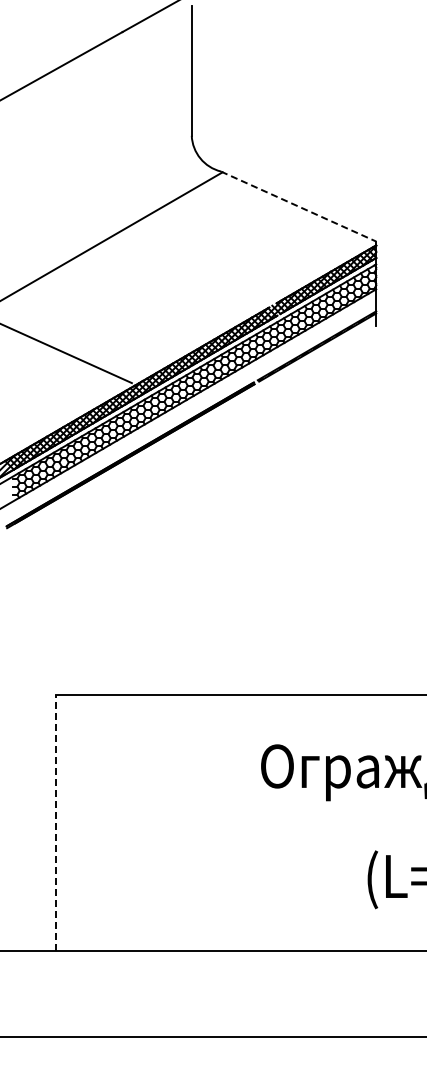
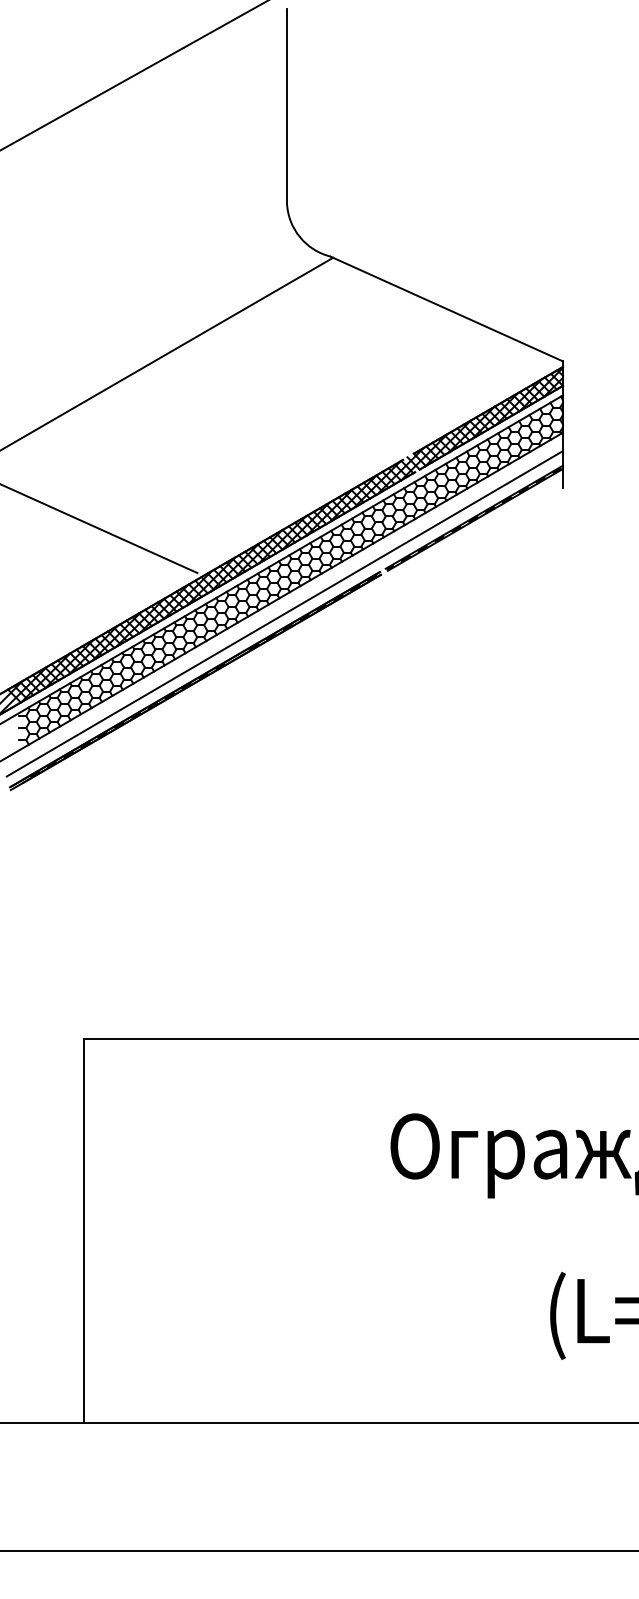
line: (299, 206) -> (448, 308), dashed -> solid
line: (190, 410) -> (285, 614), added
line: (55, 822) -> (83, 1230), dashed -> solid

